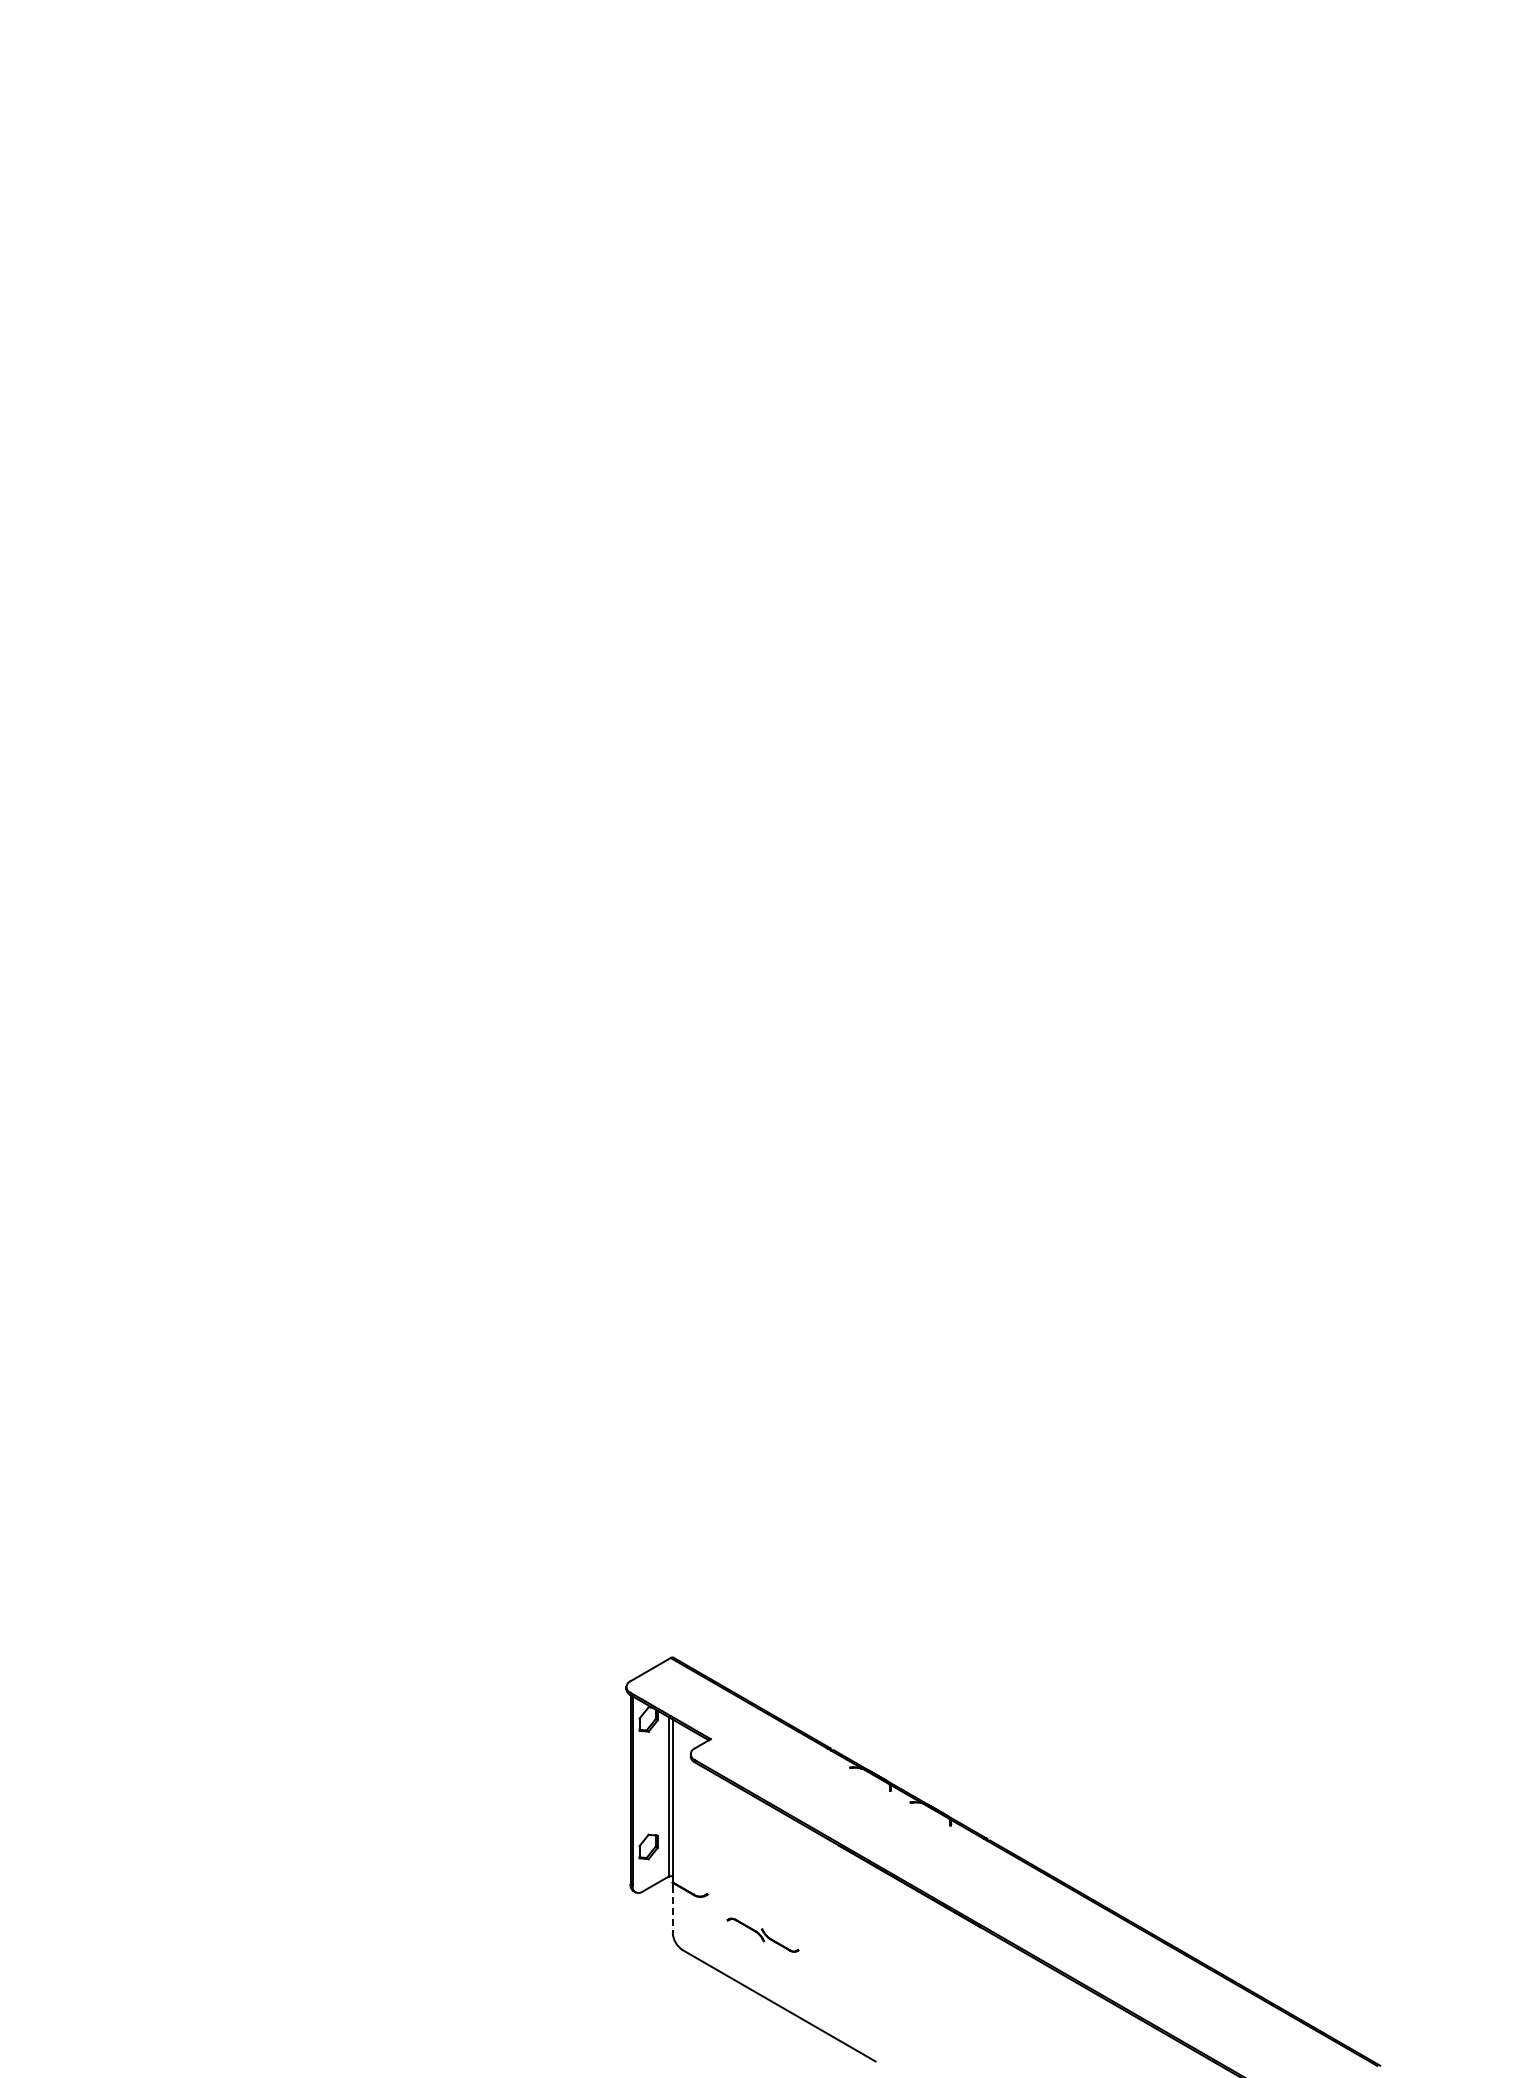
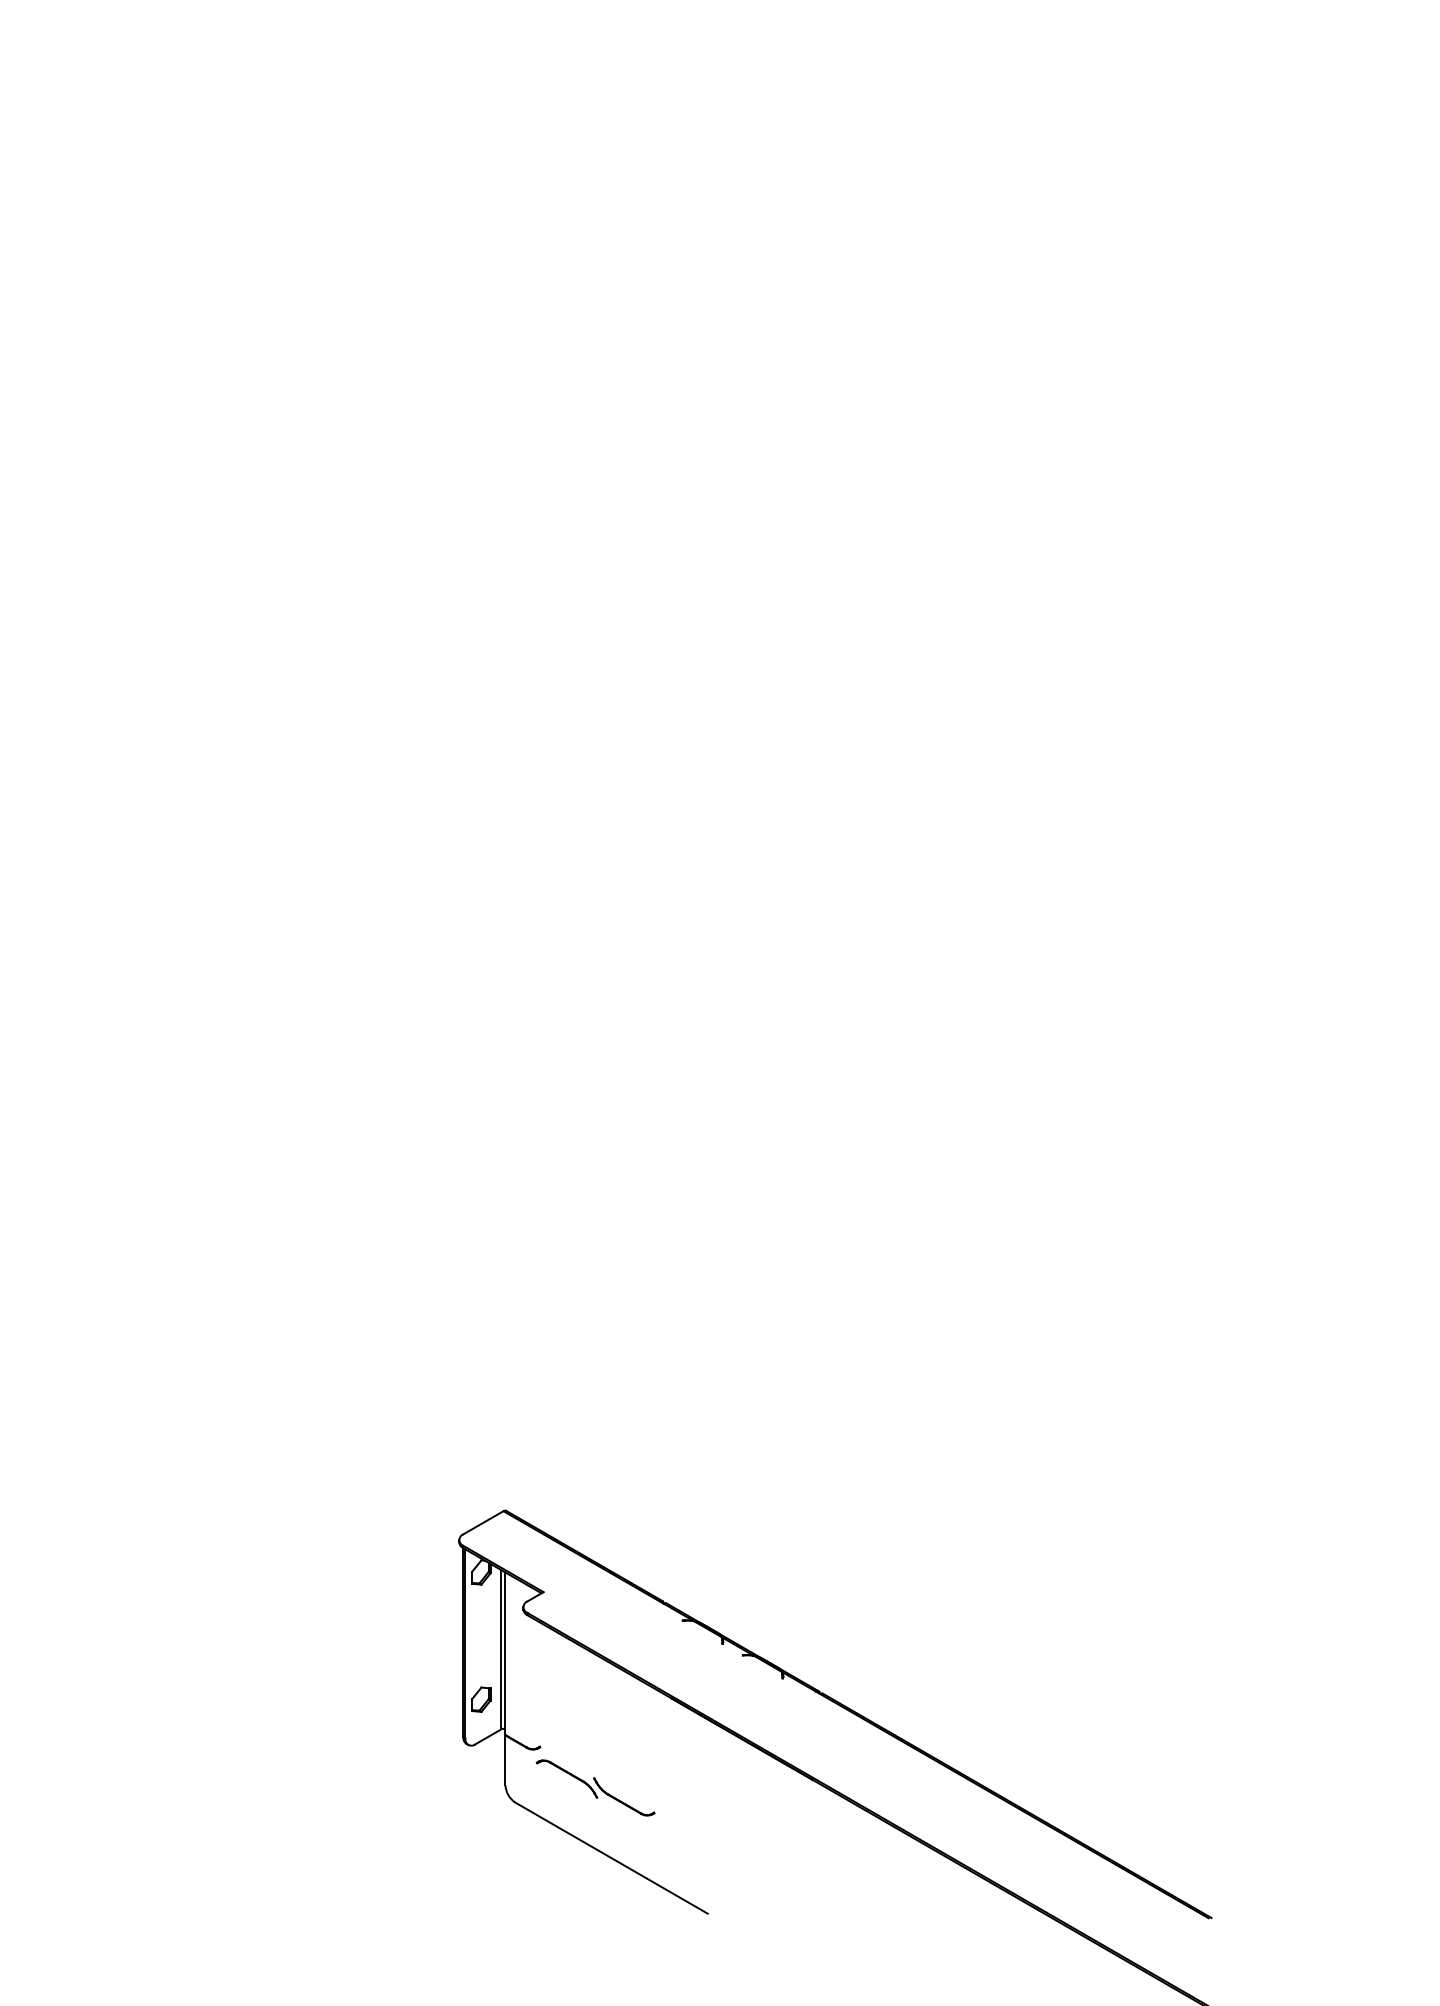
line: (672, 1909) -> (505, 1762), dashed -> solid
part: (762, 1934) -> (595, 1787), size x1.67

